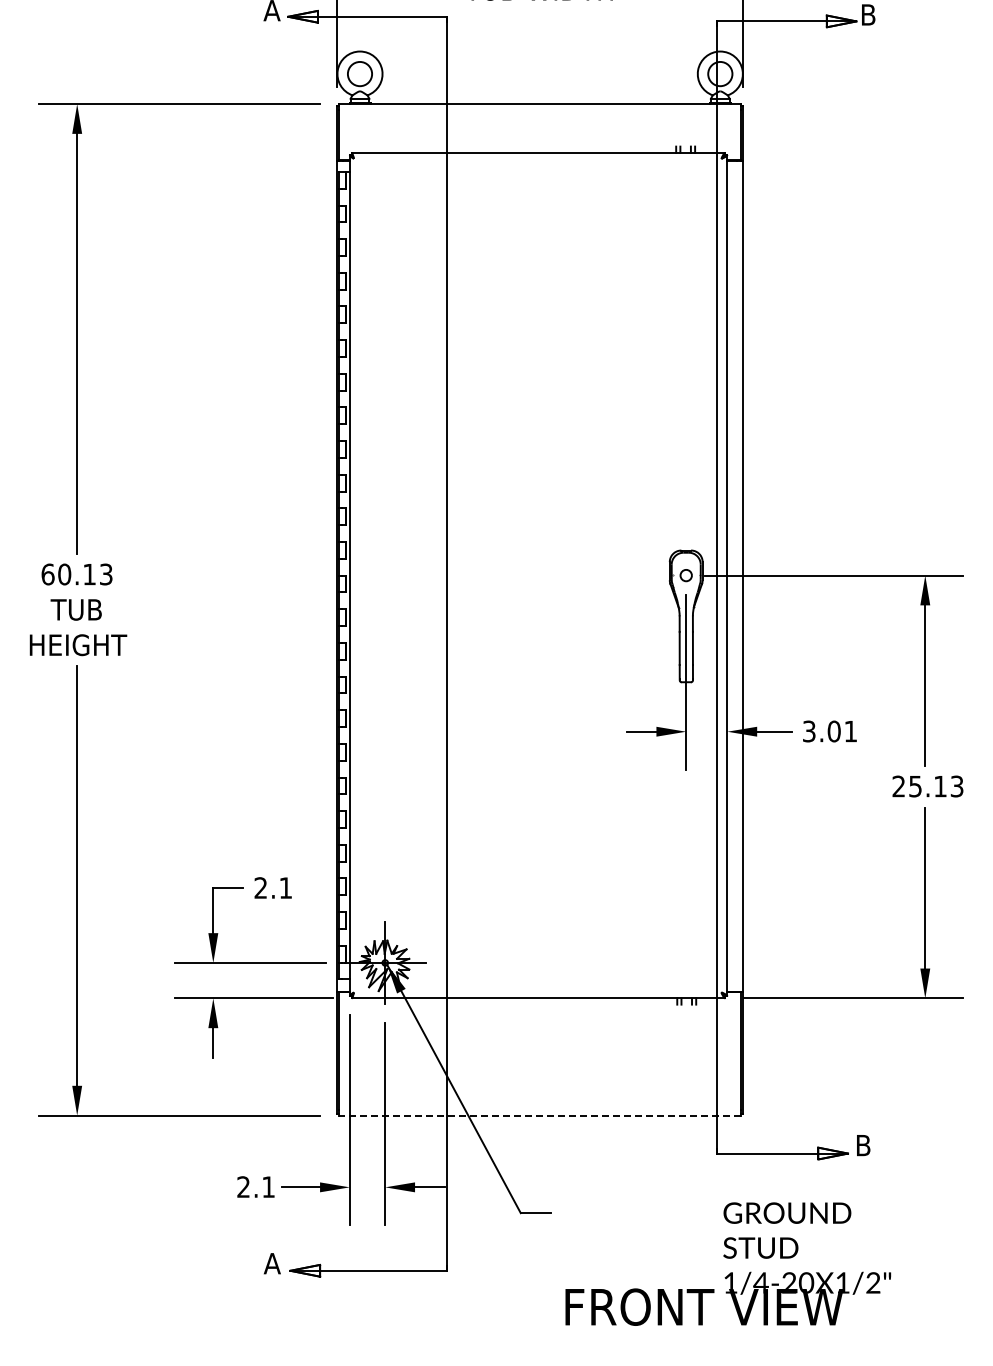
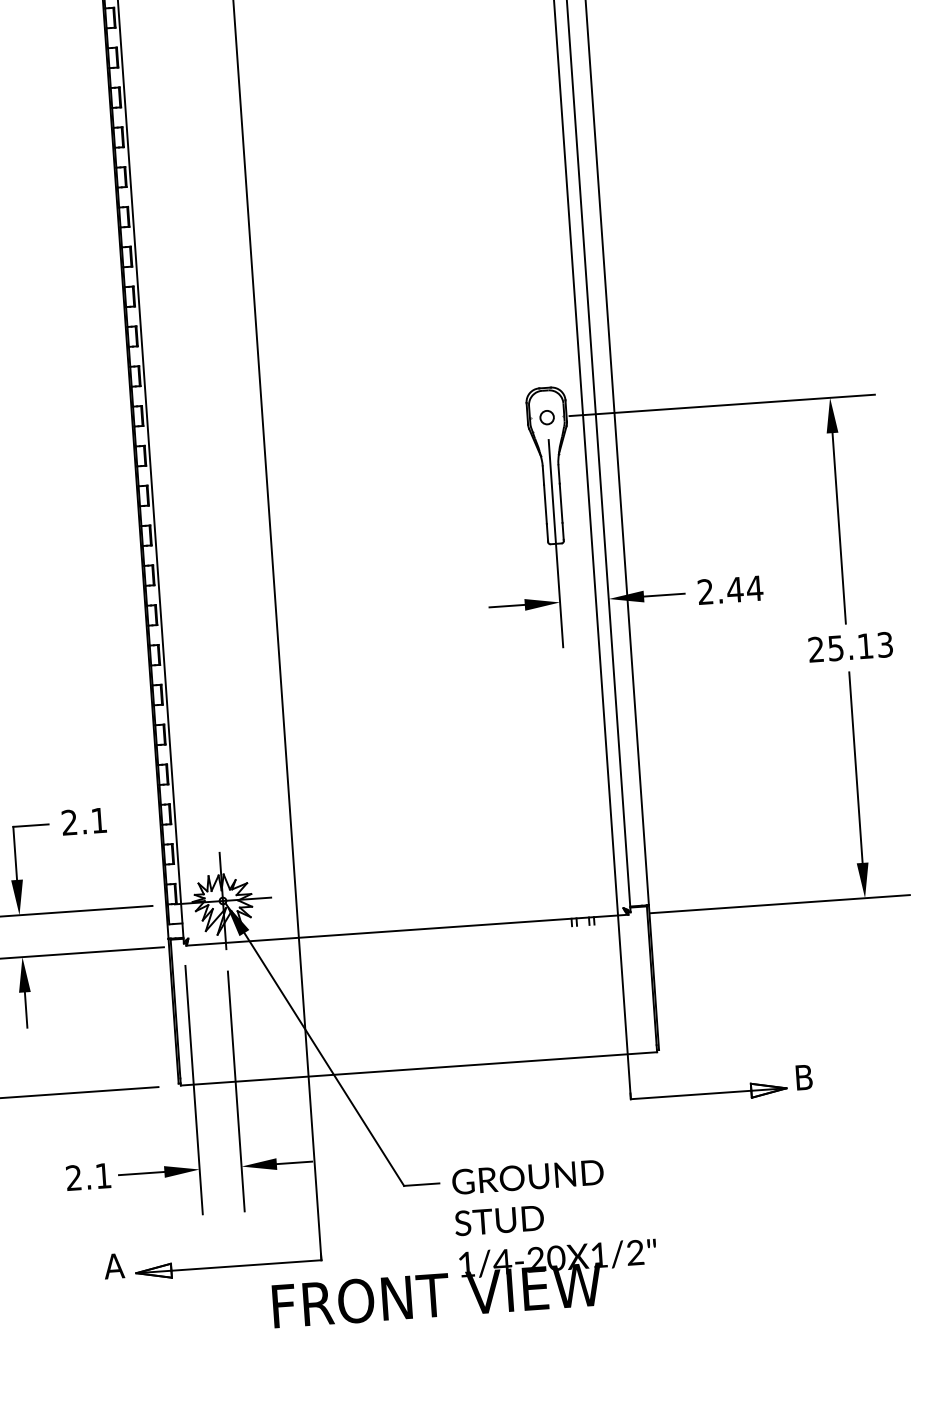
text: (830, 731) -> (730, 590), 3.01 -> 2.44
line: (539, 1115) -> (418, 1068), dashed -> solid
text: (728, 1263) -> (462, 1241), moved

